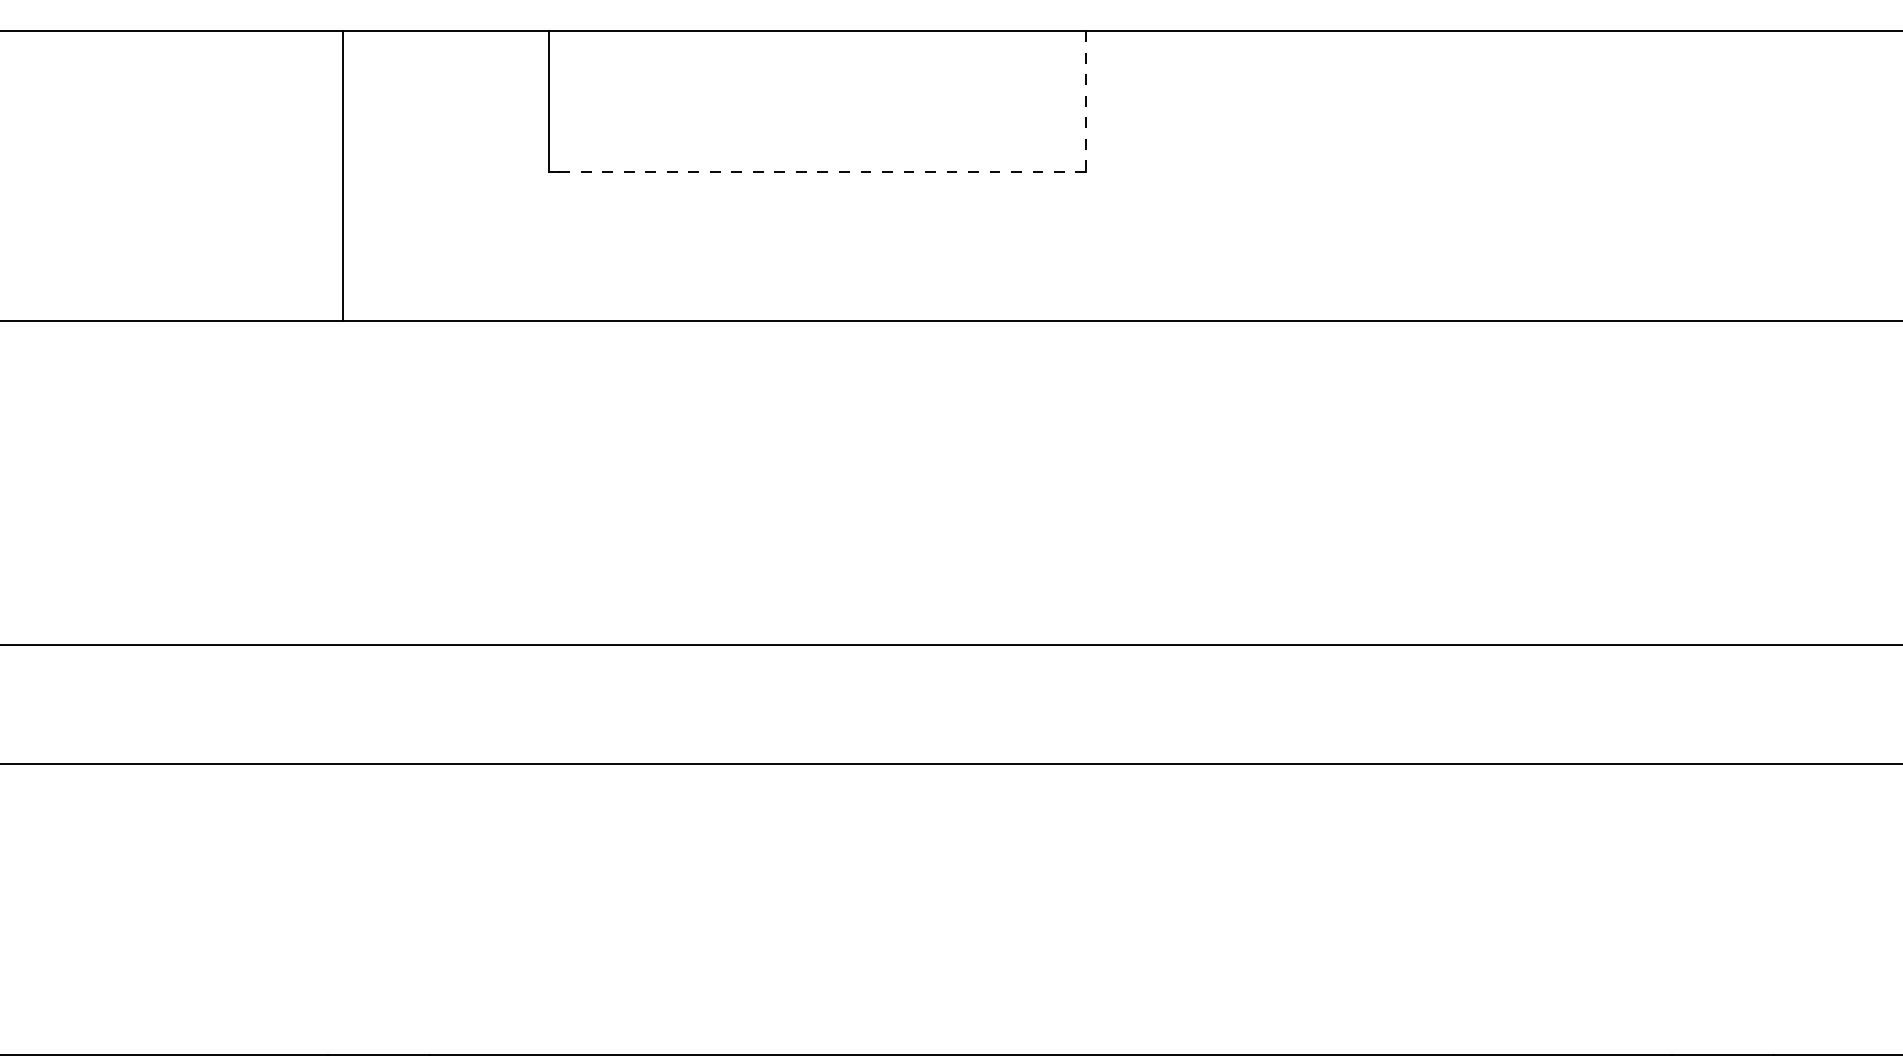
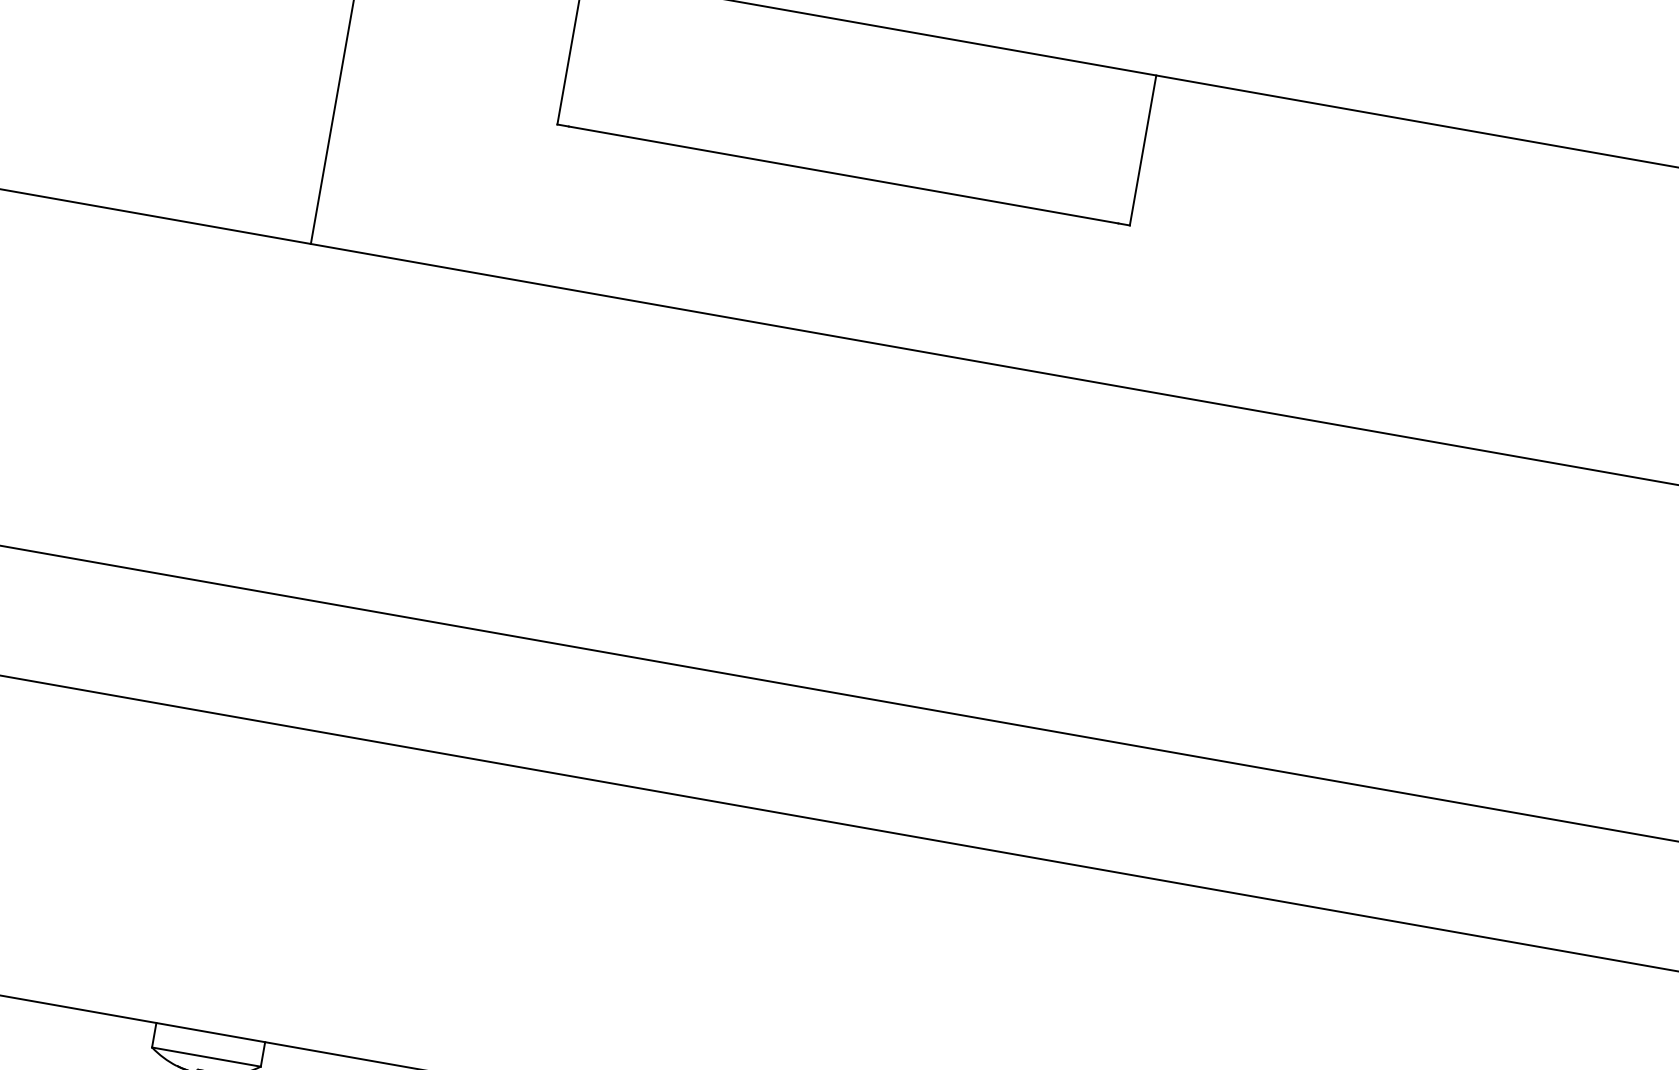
line: (1086, 102) -> (1143, 151), dashed -> solid
line: (817, 172) -> (843, 175), dashed -> solid

